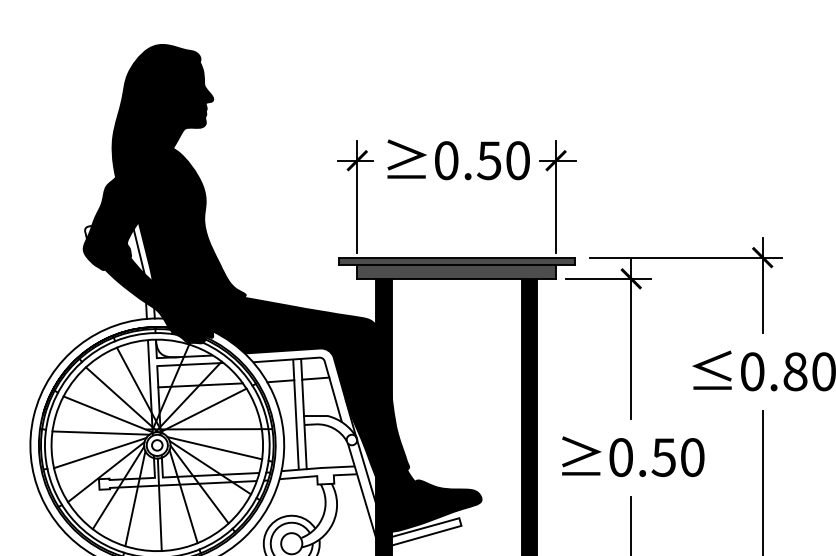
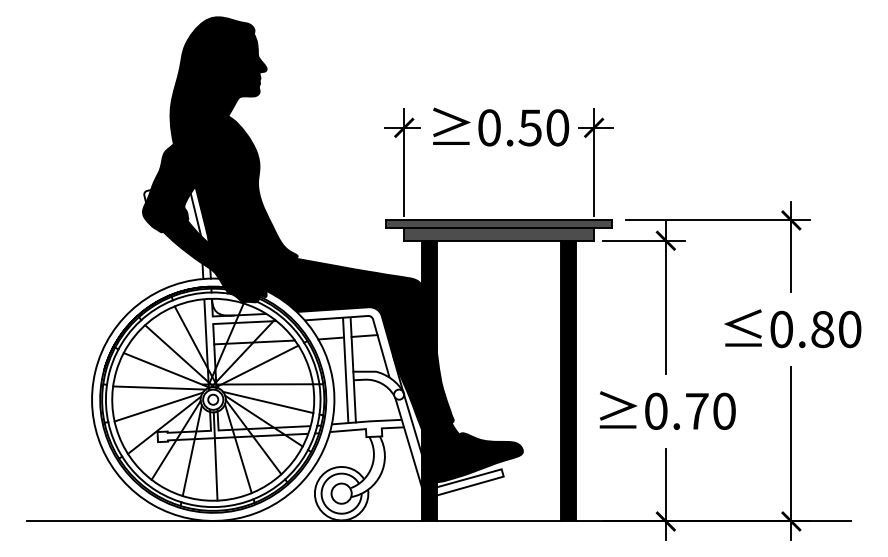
text: (663, 457) -> (696, 411), 0.50 -> 0.70

